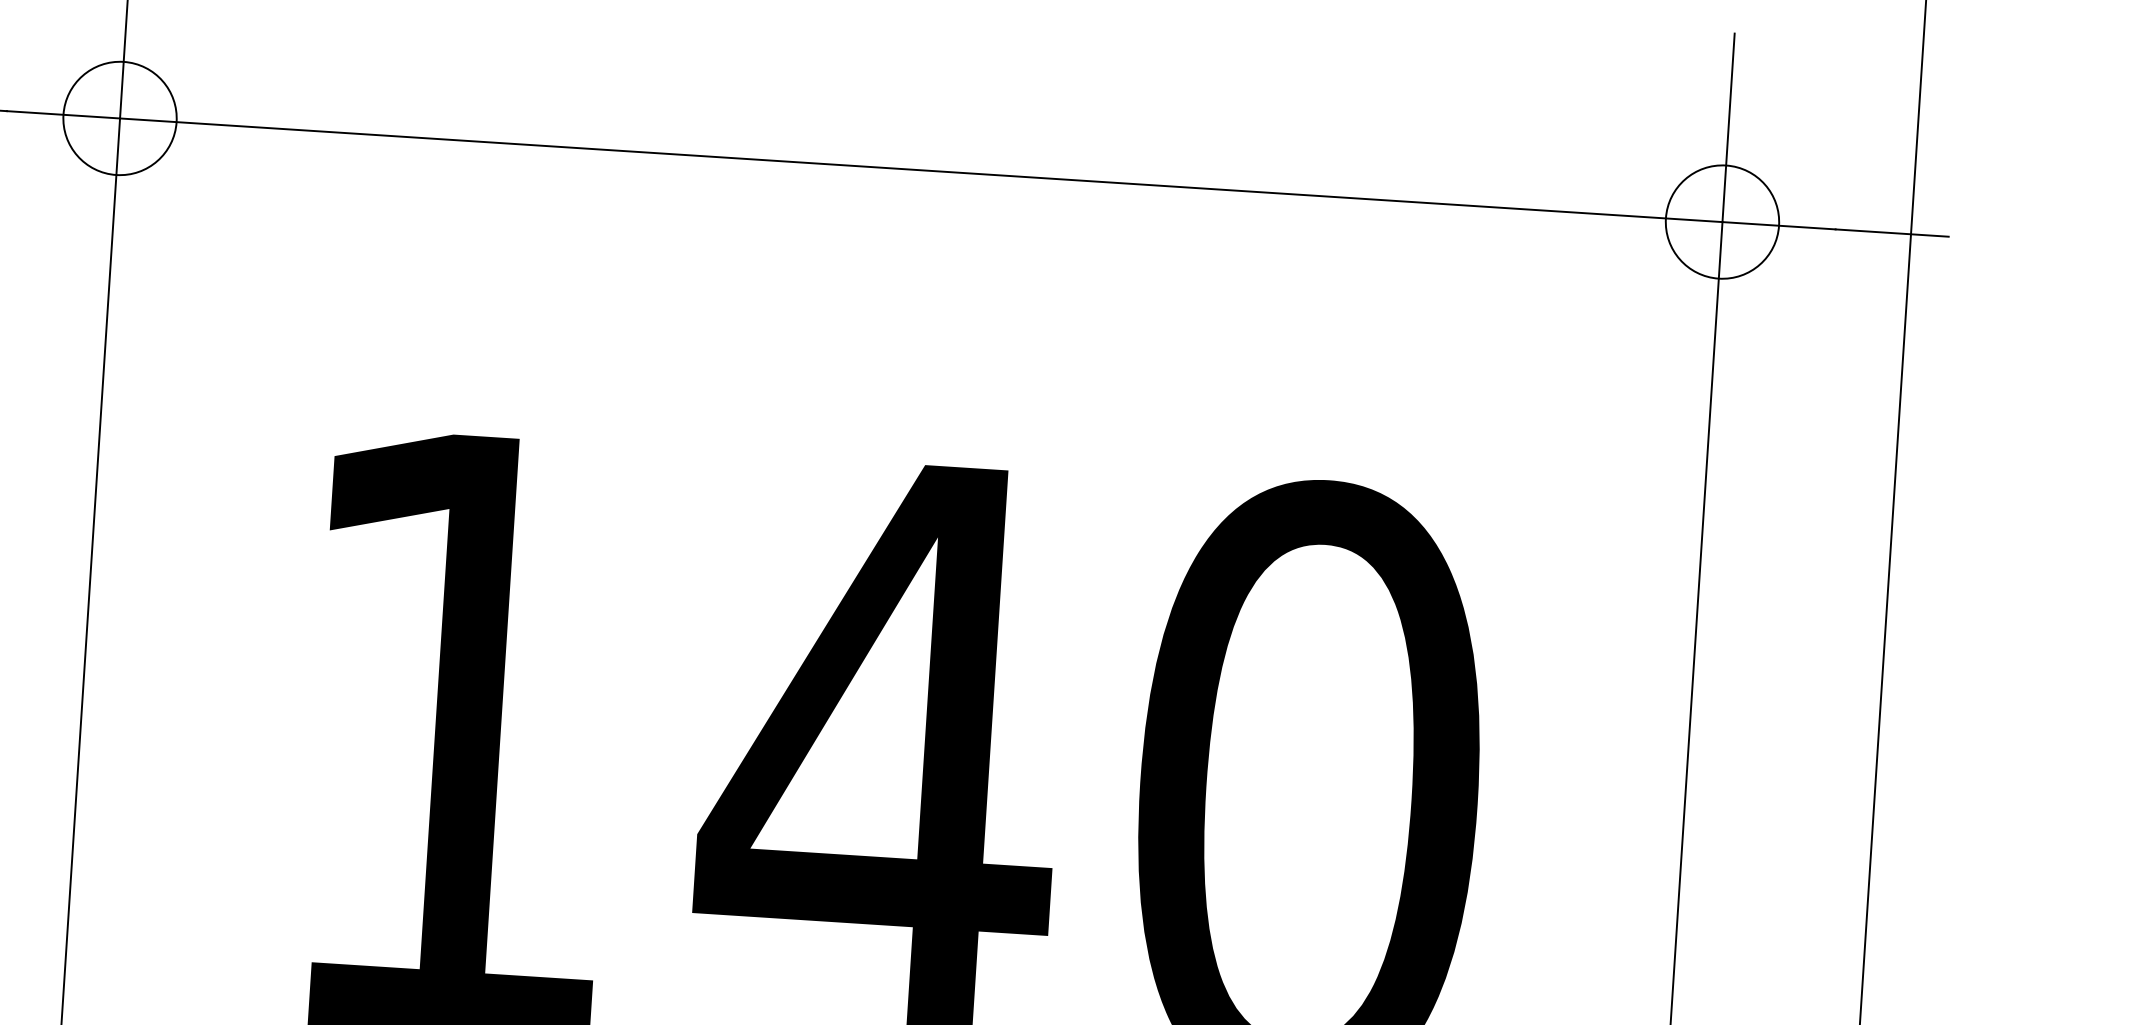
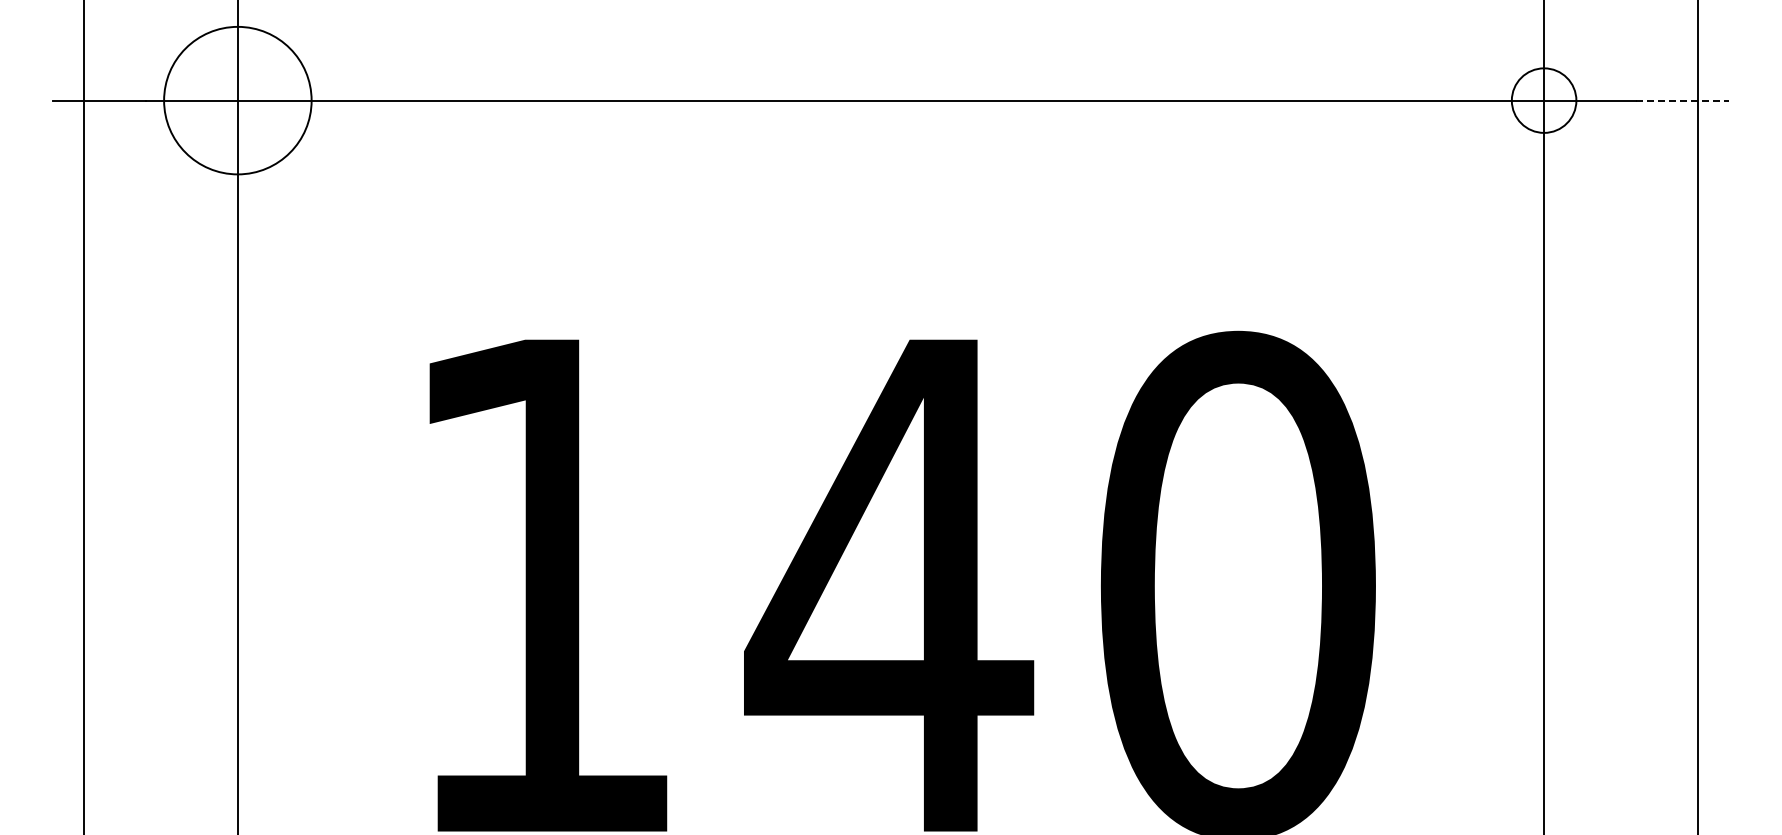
circle: (119, 118) -> (237, 100), size x1.6
circle: (1722, 221) -> (1544, 100), size x0.7
line: (1892, 232) -> (1682, 100), solid -> dashed

